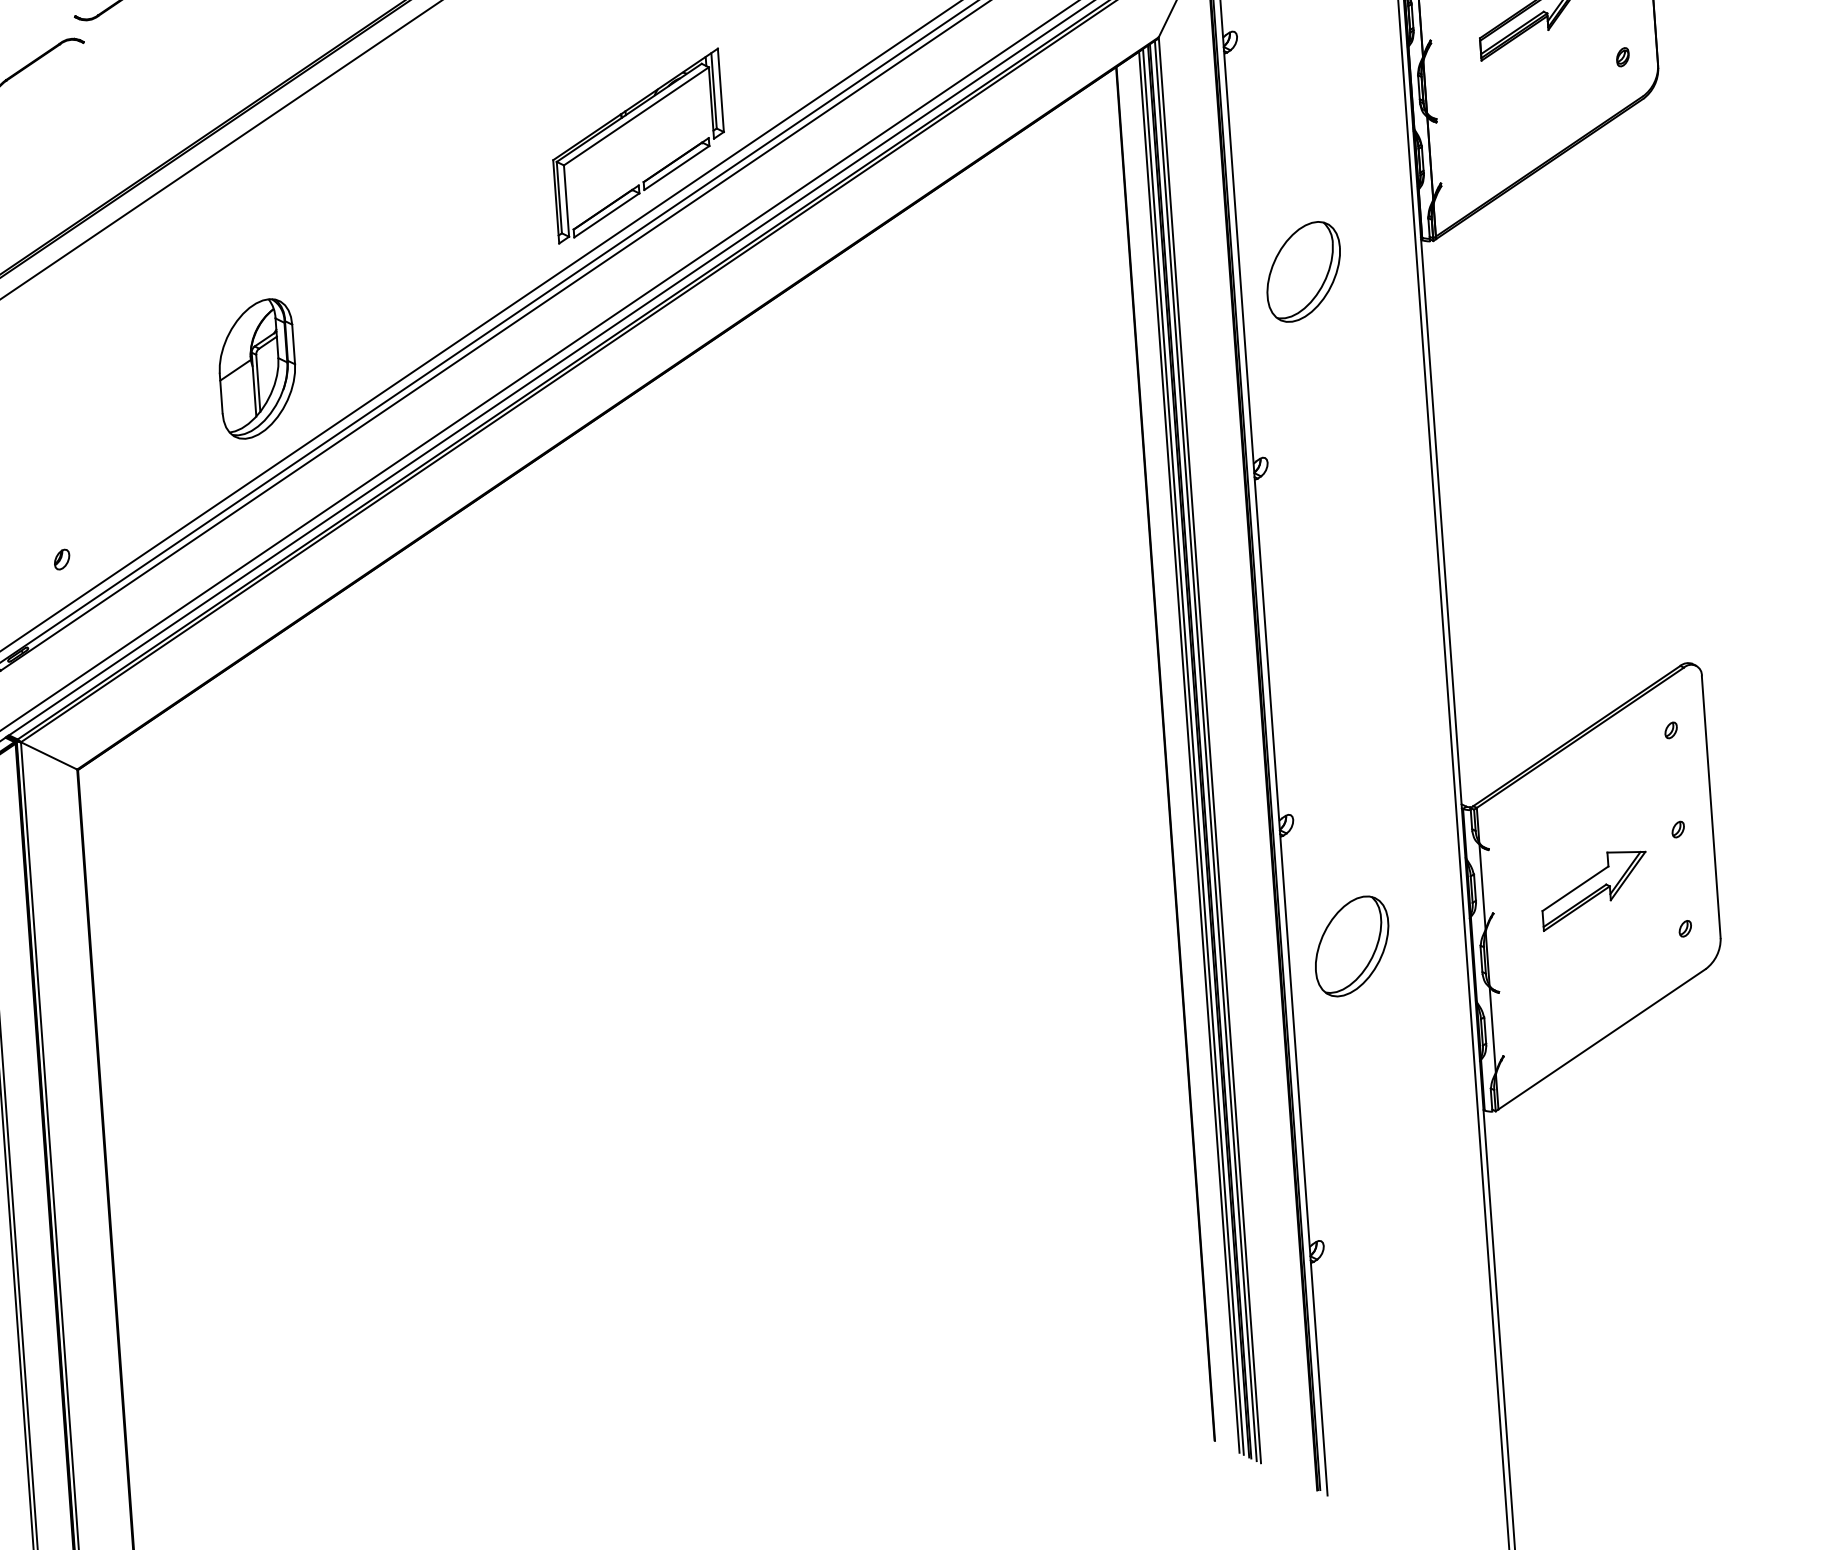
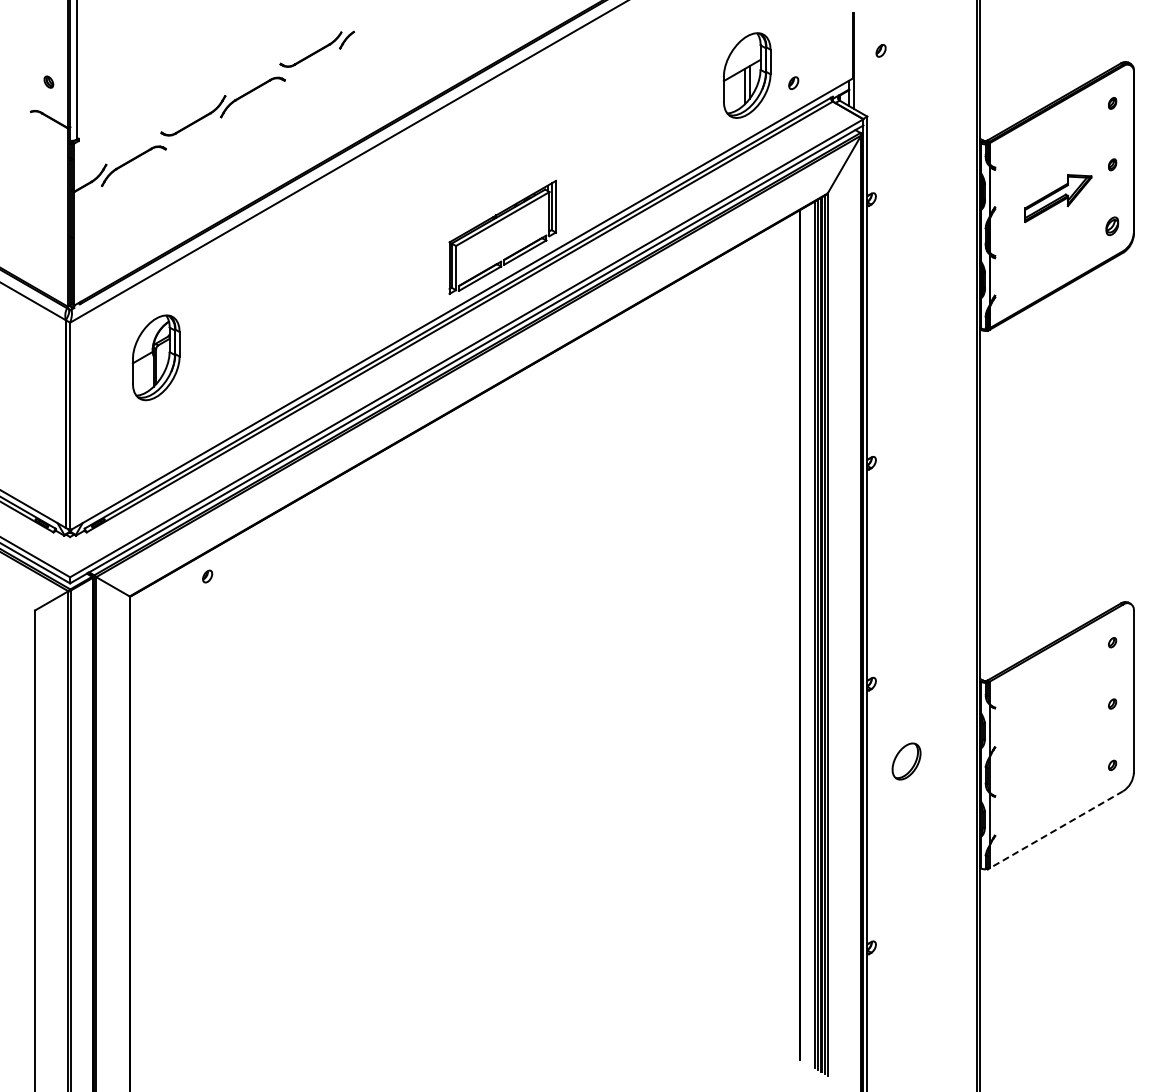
part: (1622, 56) -> (1112, 225), size x1.6
part: (1303, 272) -> (906, 344), removed
part: (256, 368) -> (155, 357), moved
part: (61, 559) -> (207, 576), moved
part: (1594, 889) -> (1058, 737), removed
part: (1351, 946) -> (906, 761), size x0.6
line: (1600, 1040) -> (1055, 830), solid -> dashed

